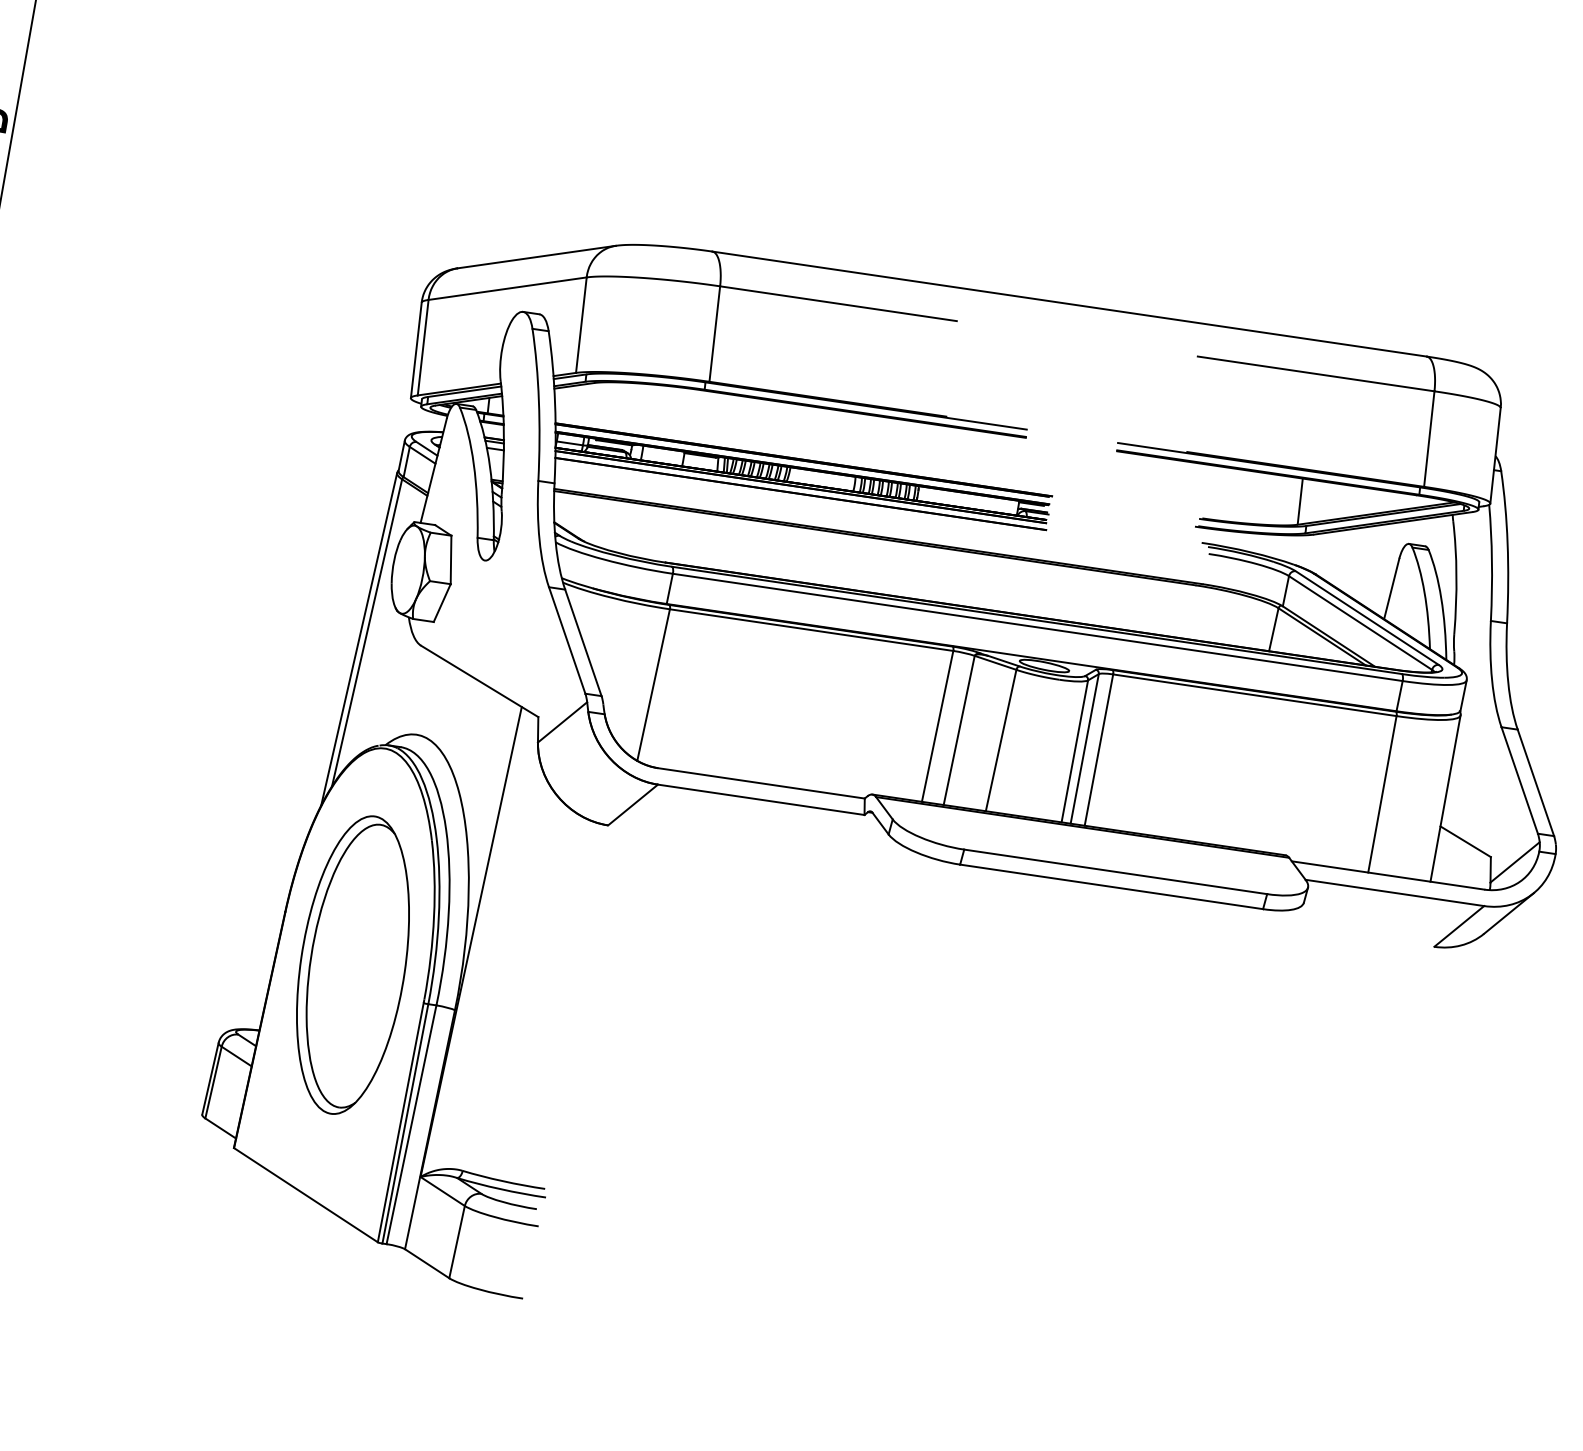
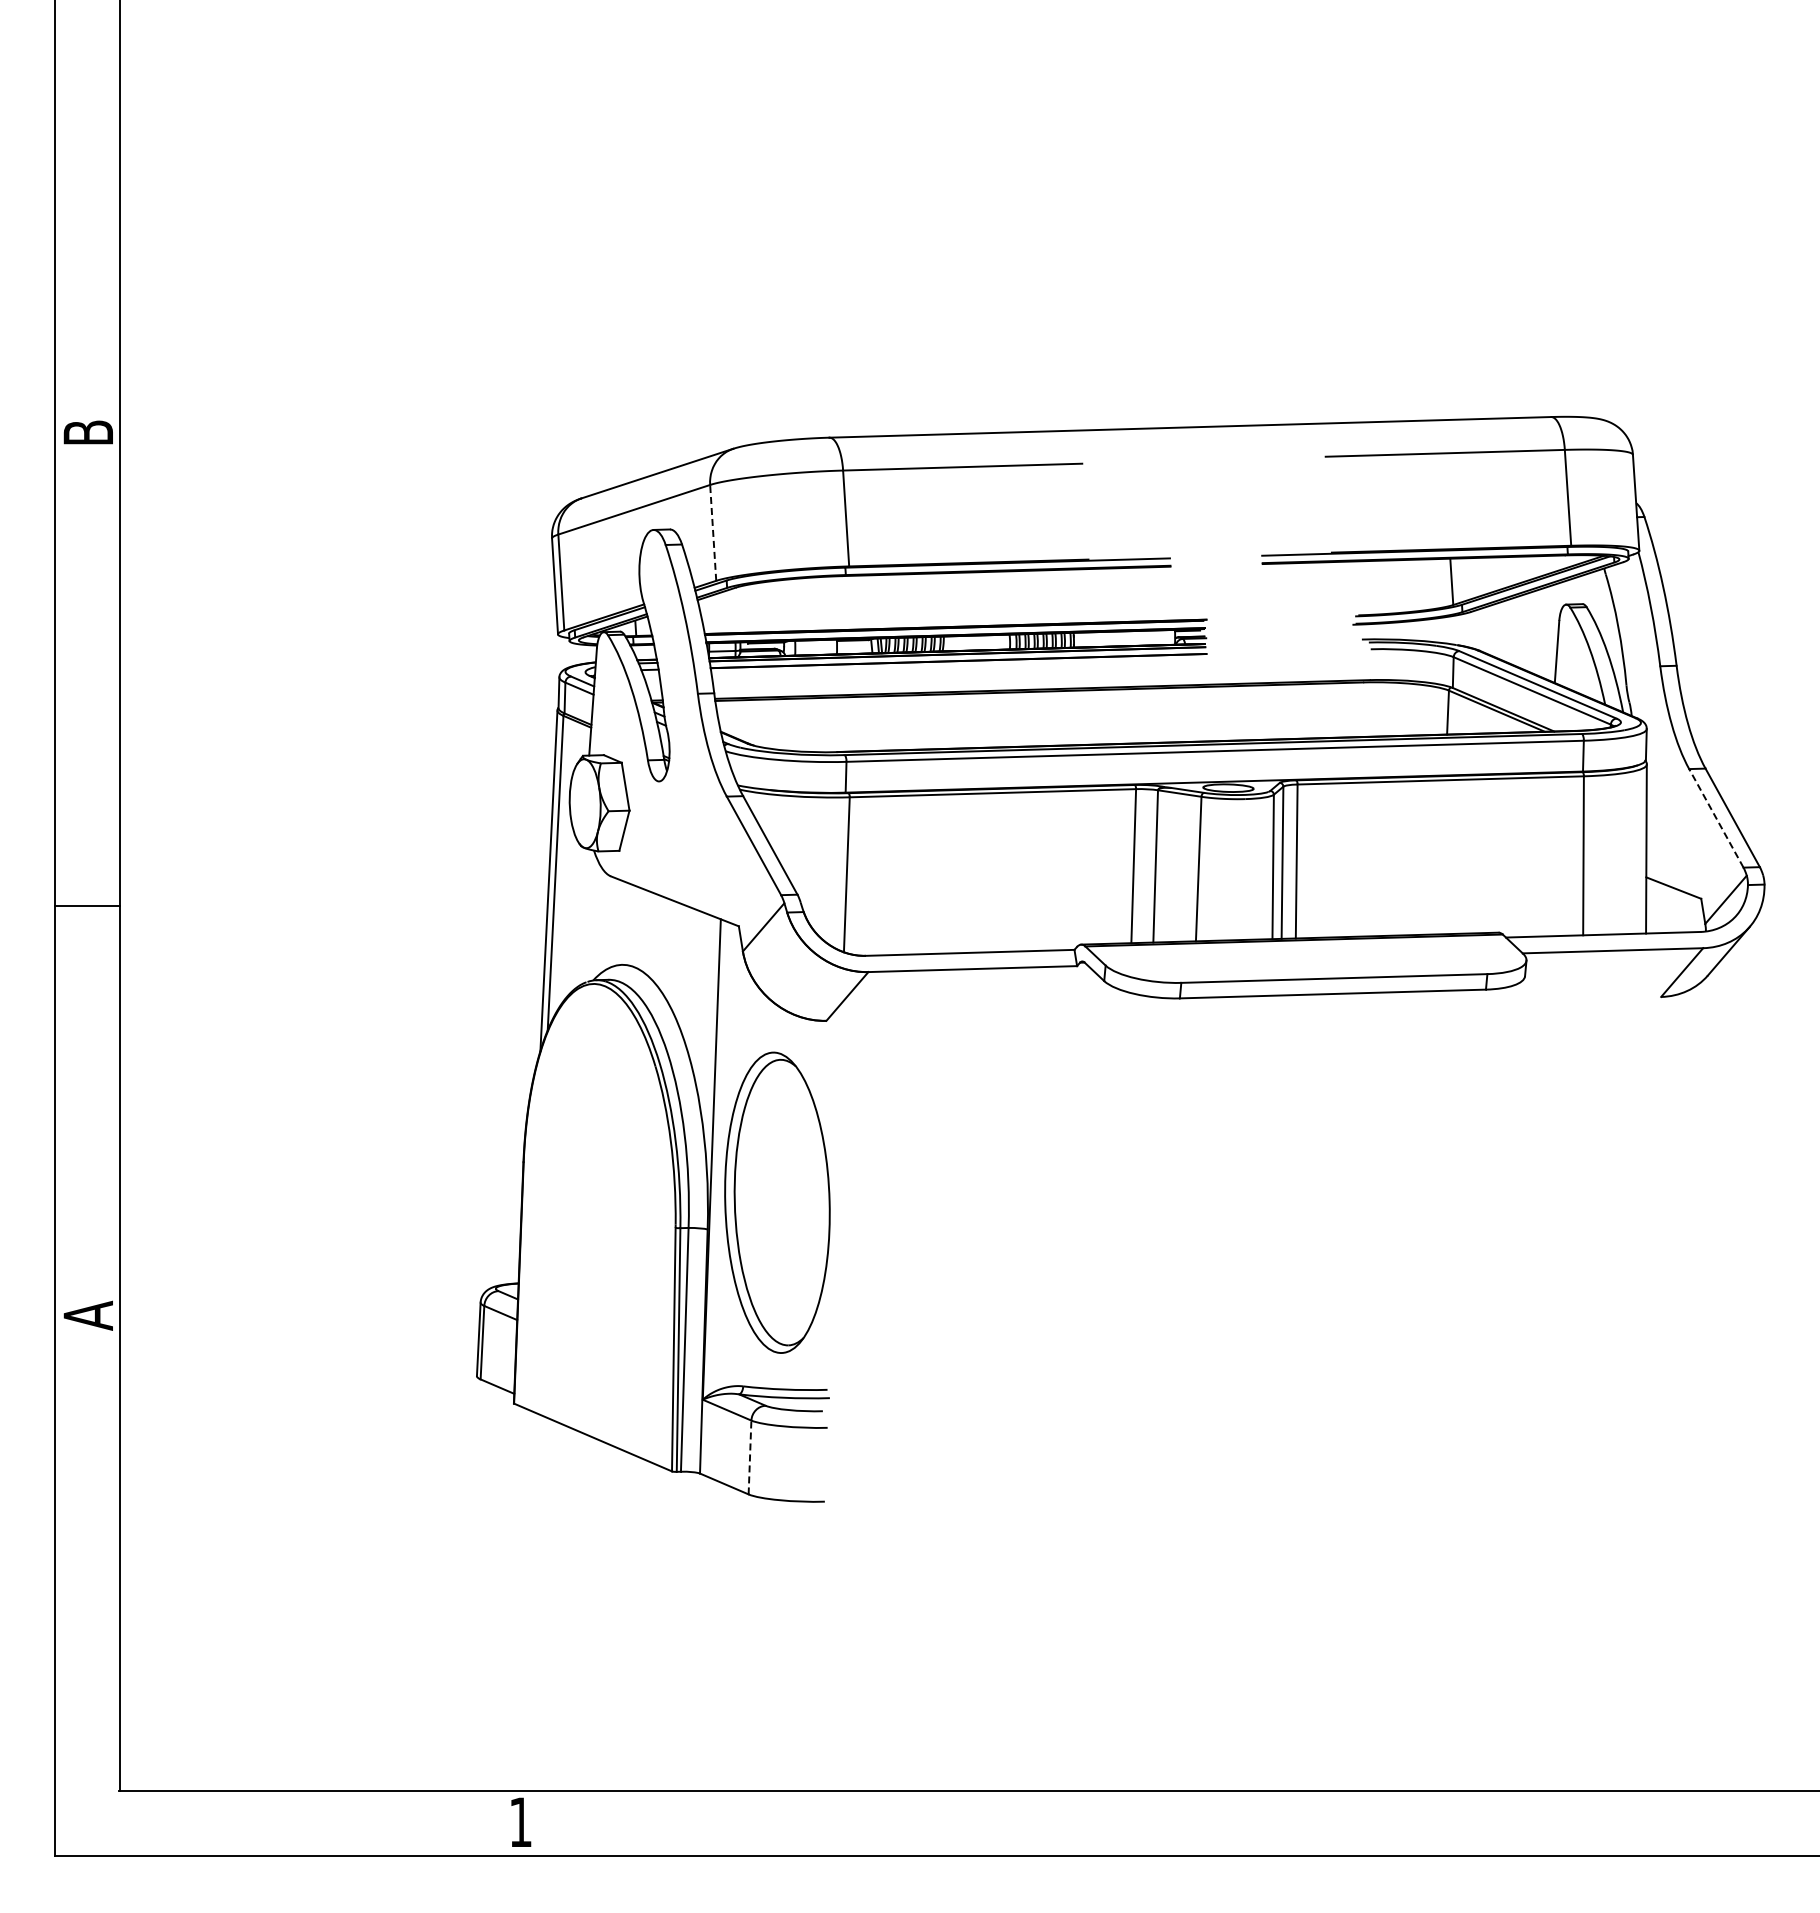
line: (581, 324) -> (713, 532), solid -> dashed
line: (1520, 779) -> (1716, 817), solid -> dashed
part: (353, 964) -> (777, 1202), moved
line: (457, 1242) -> (750, 1457), solid -> dashed

